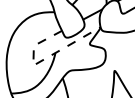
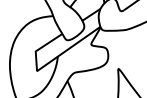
line: (43, 59) -> (46, 64), dashed -> solid

